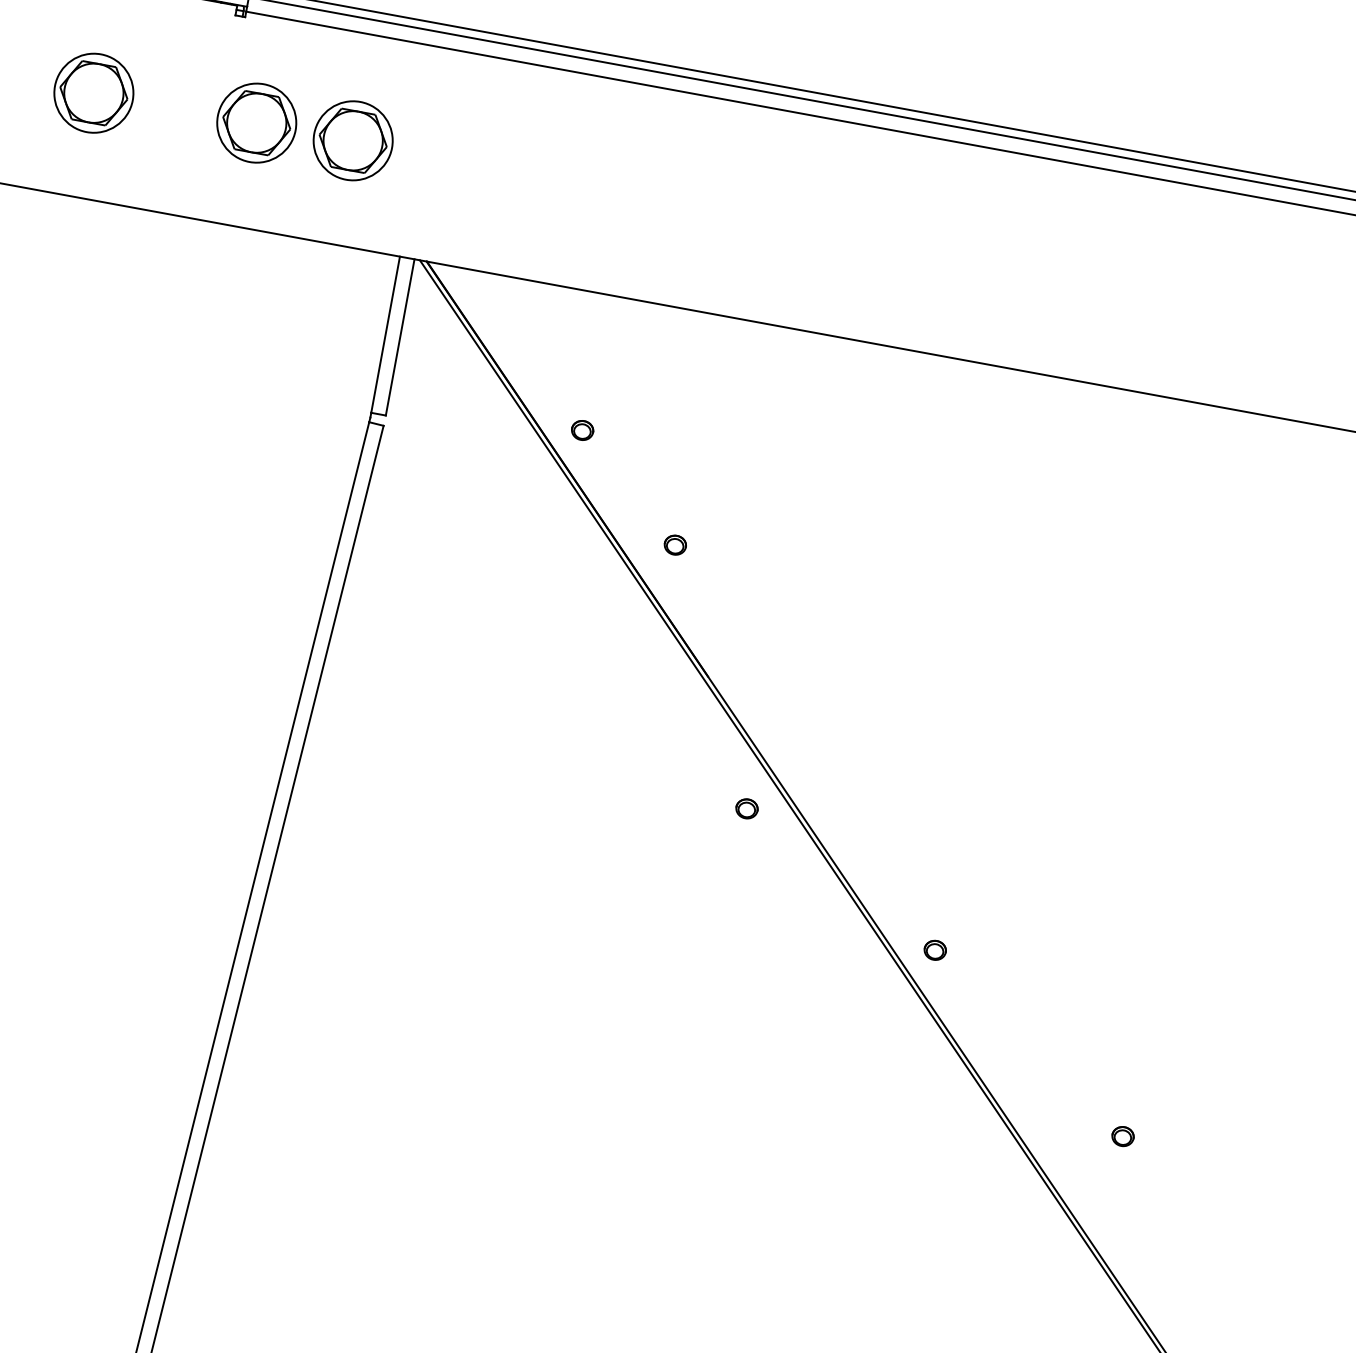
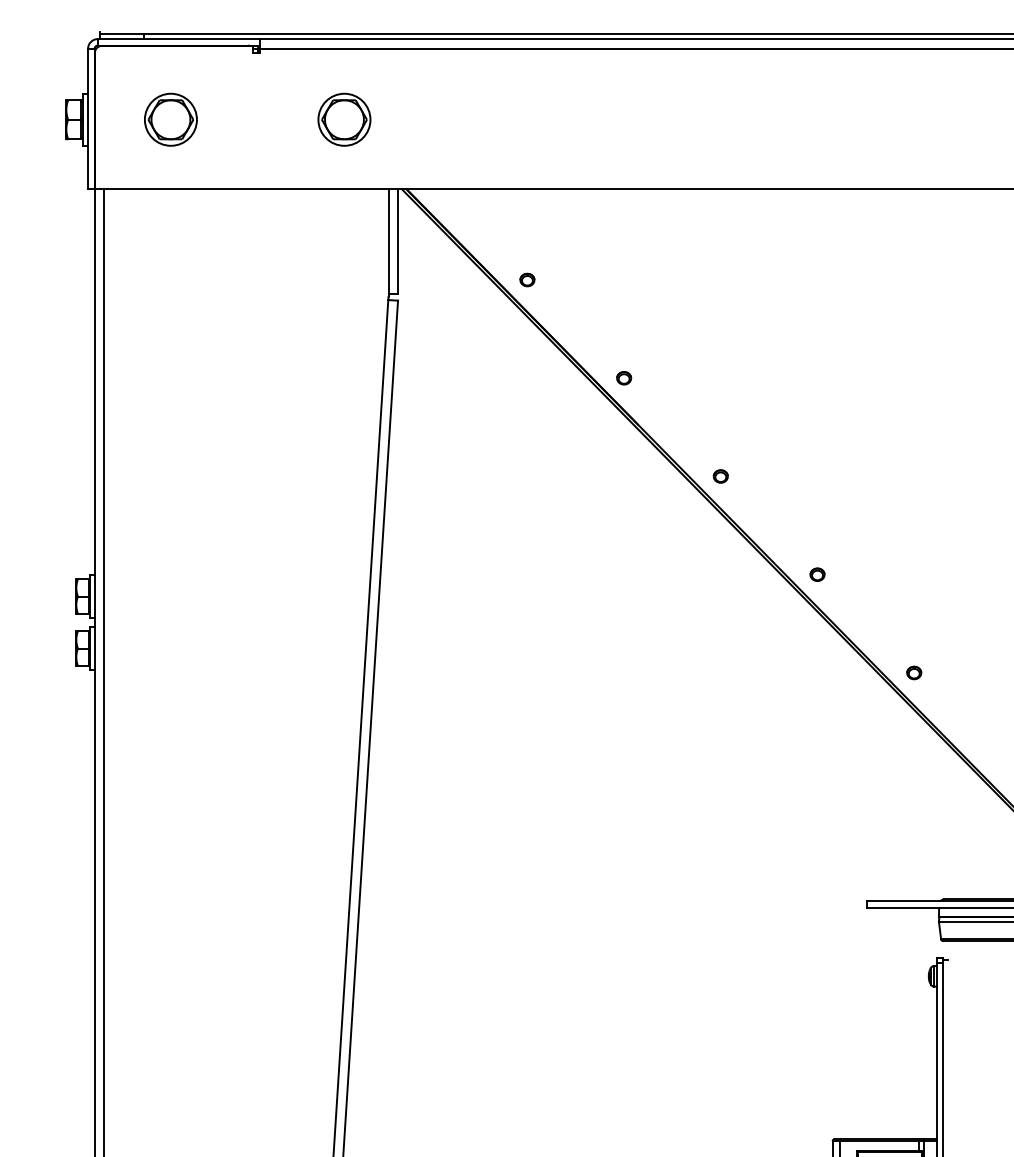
part: (256, 122) -> (279, 119), removed
part: (675, 545) -> (624, 378), moved
part: (746, 808) -> (720, 476), moved
part: (1123, 1135) -> (914, 672), moved

